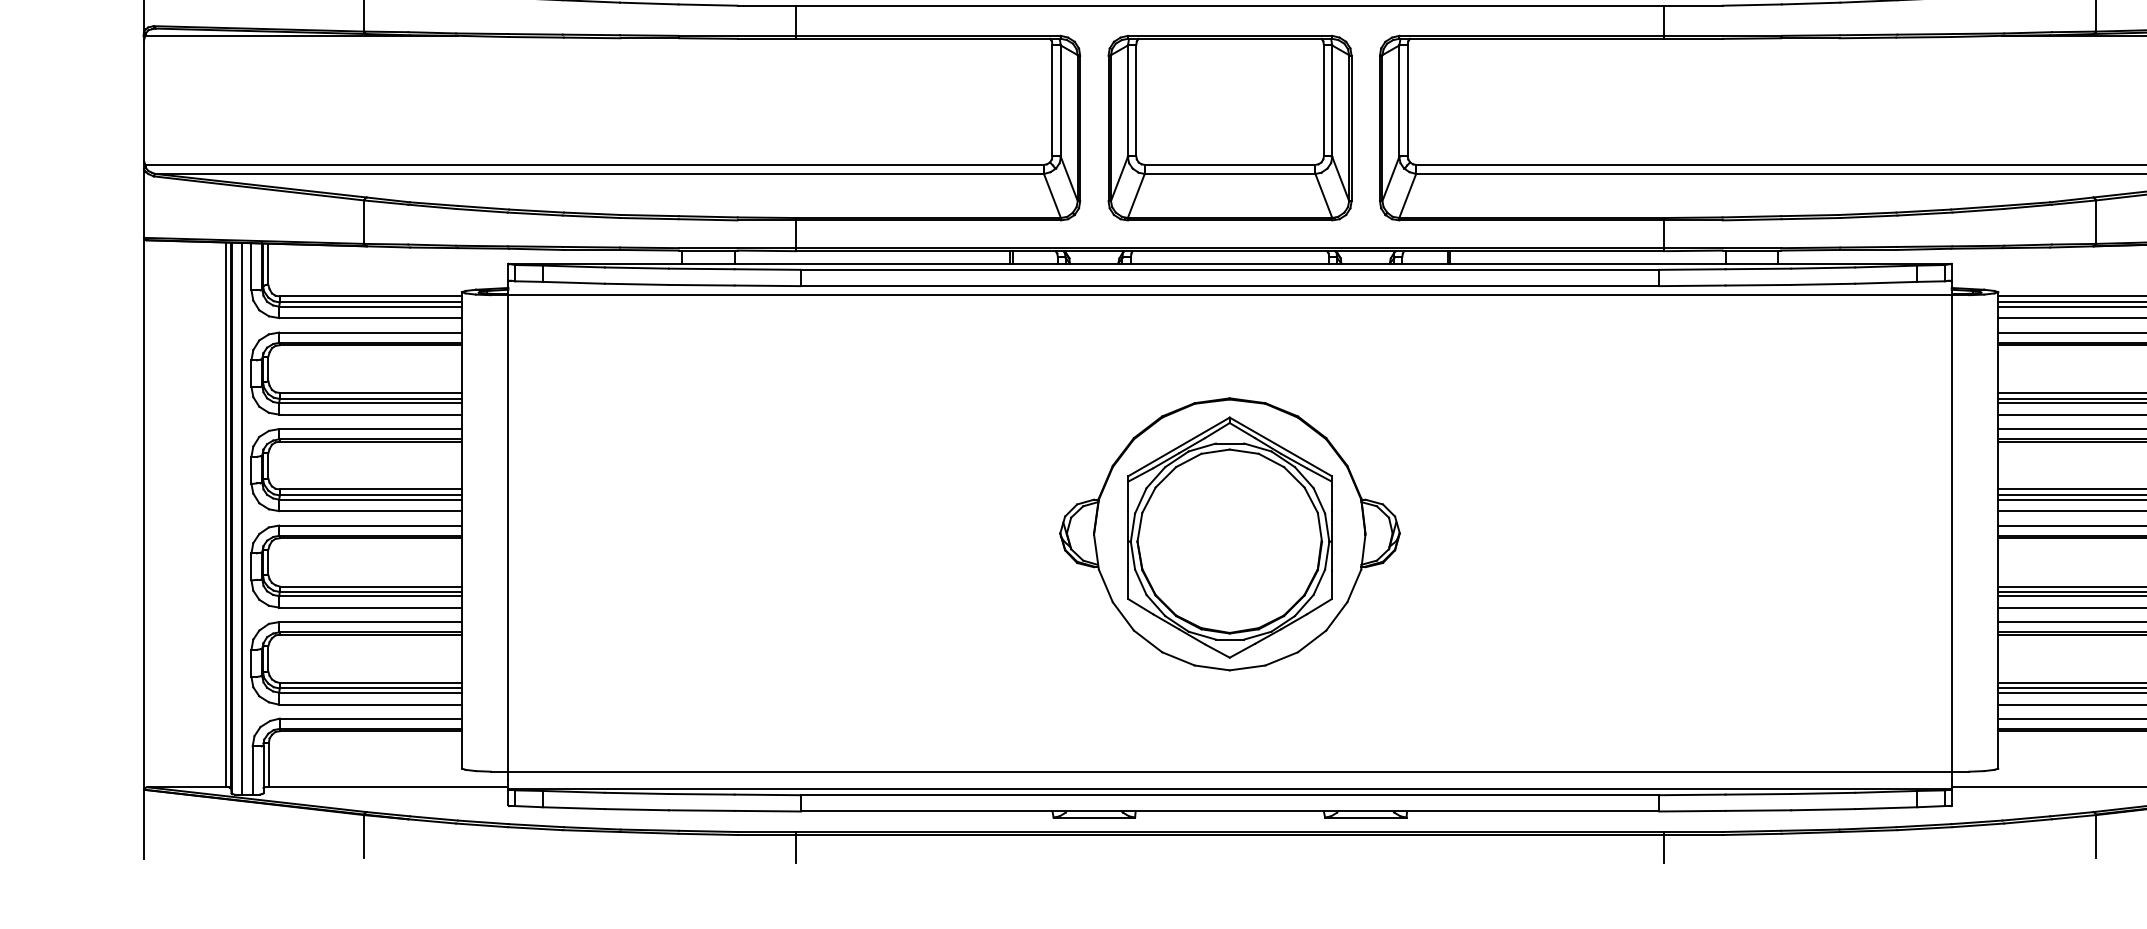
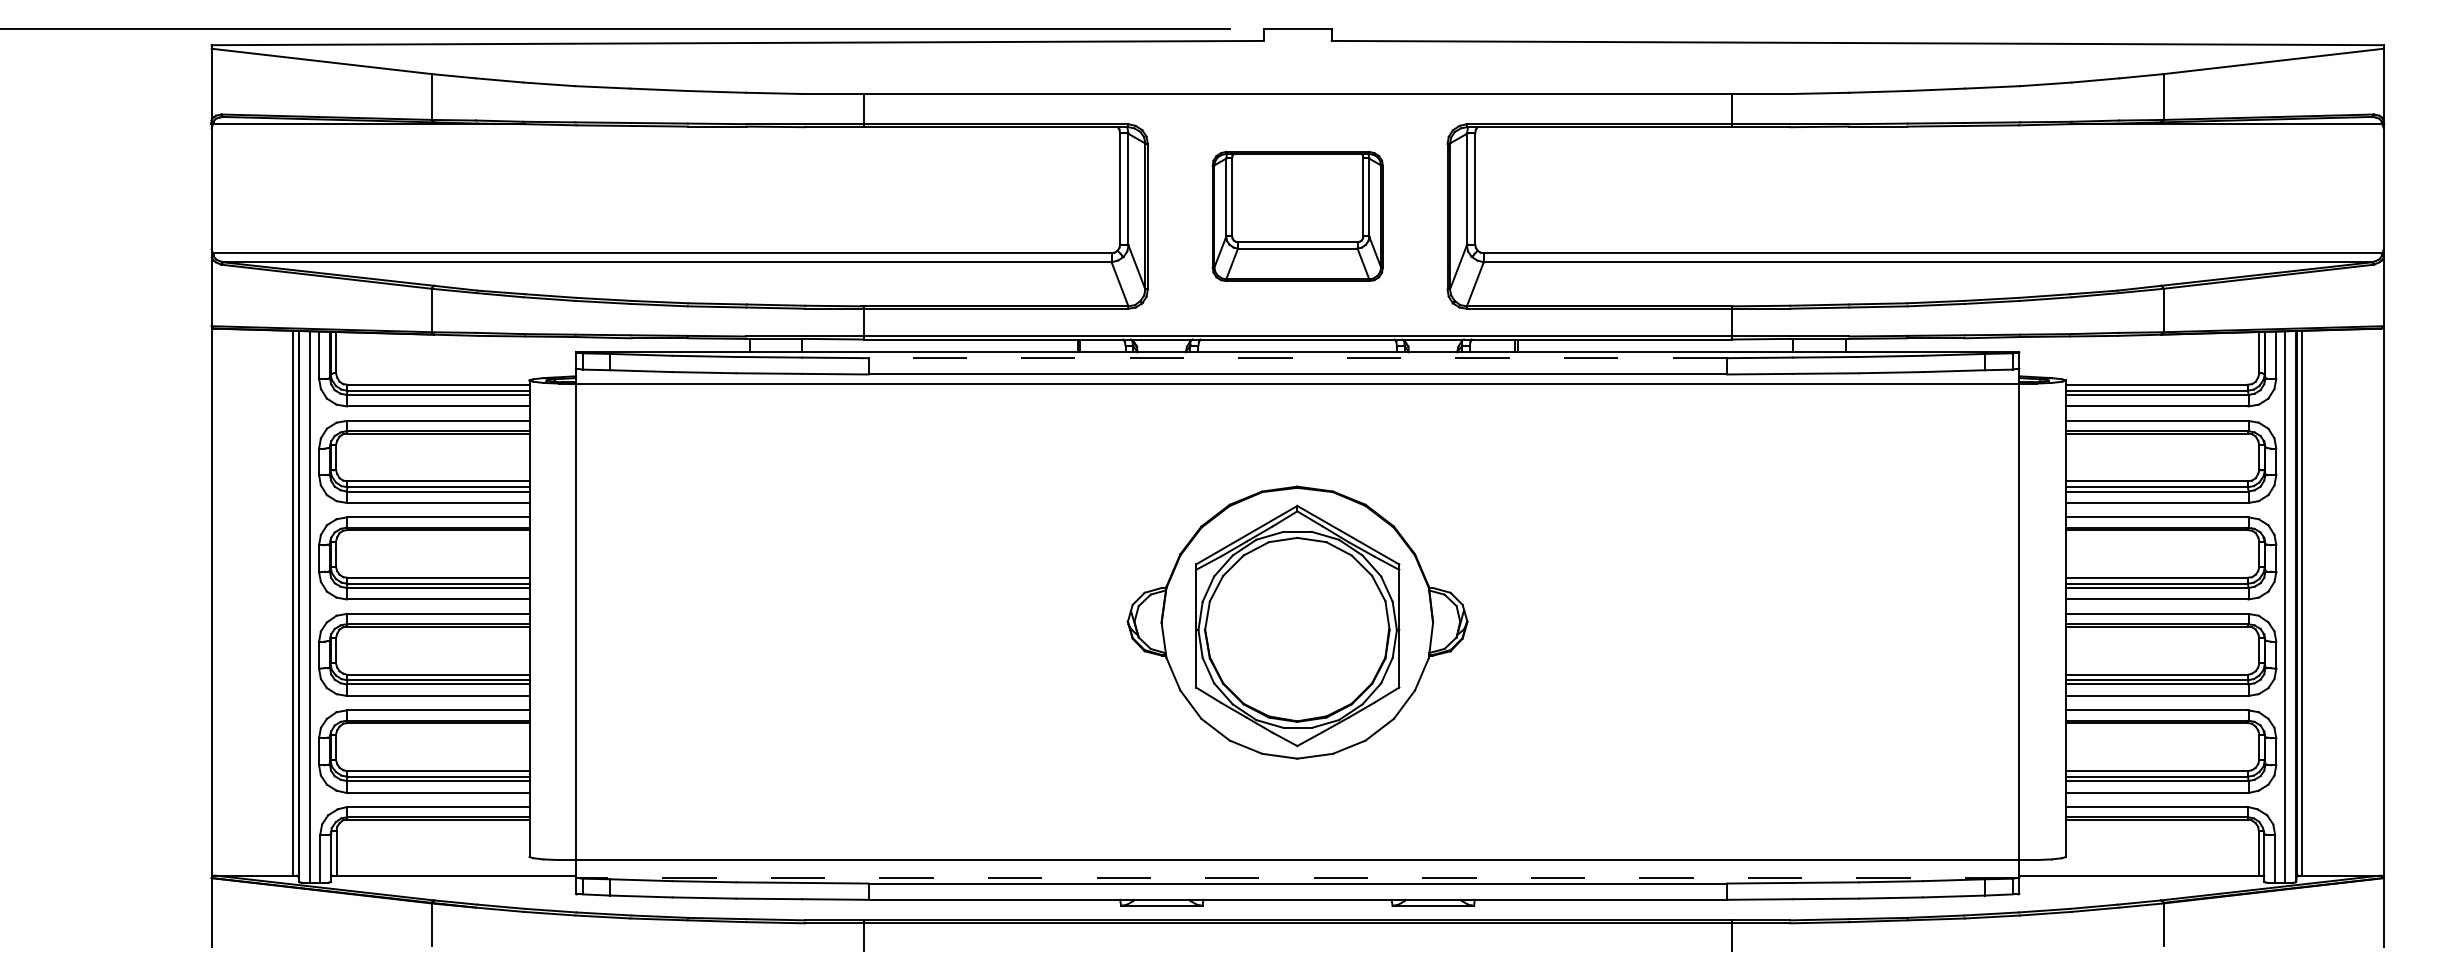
part: (1229, 128) -> (1297, 216), size x0.7
line: (1229, 270) -> (1297, 358), solid -> dashed
line: (1229, 789) -> (1297, 877), solid -> dashed

